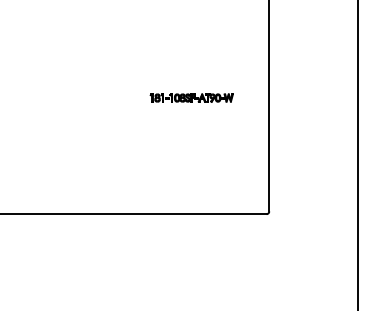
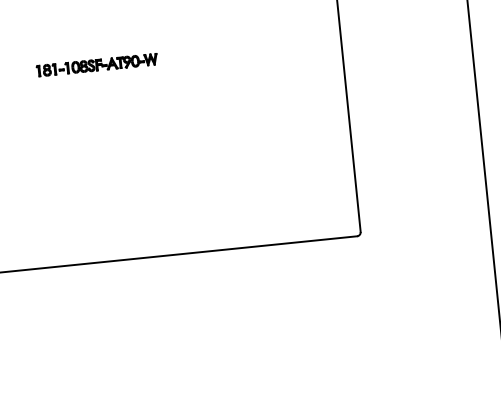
part: (191, 97) -> (96, 64), moved

